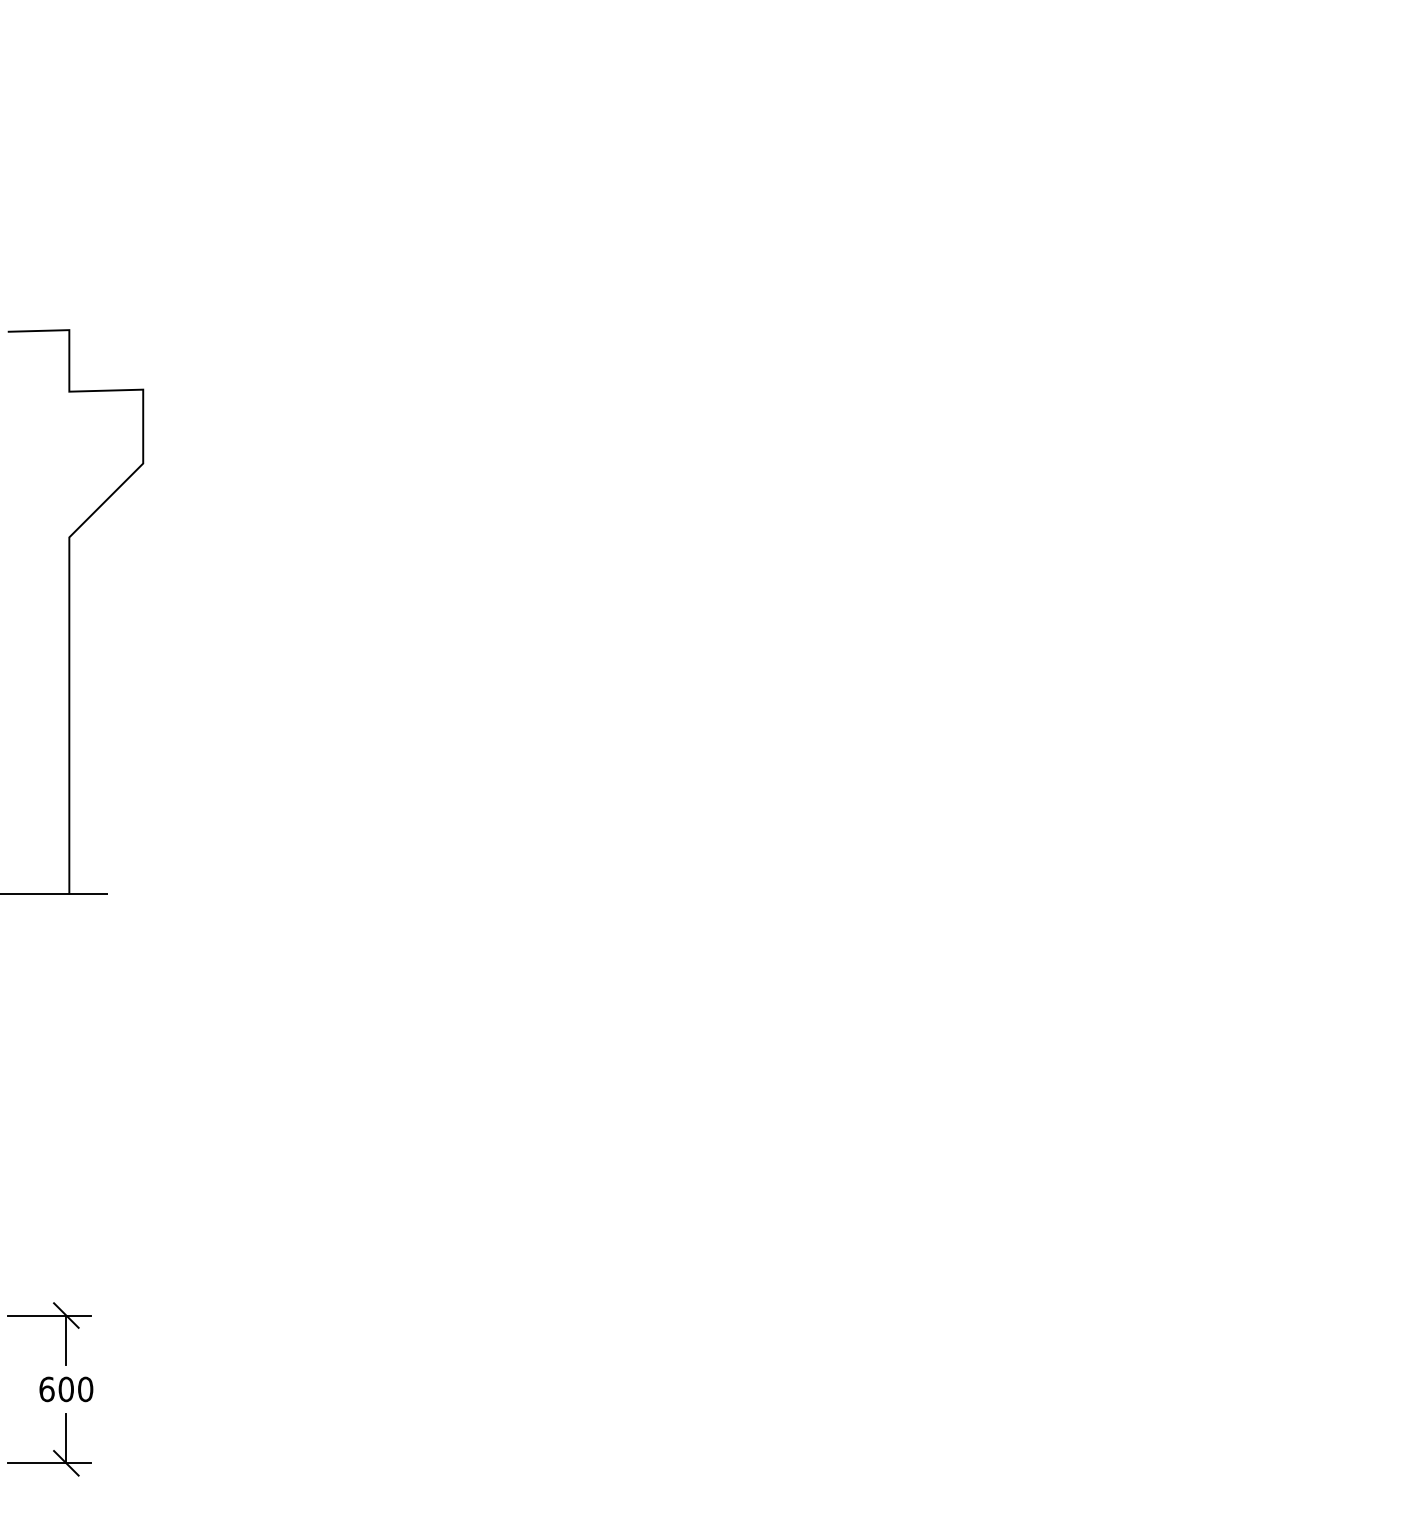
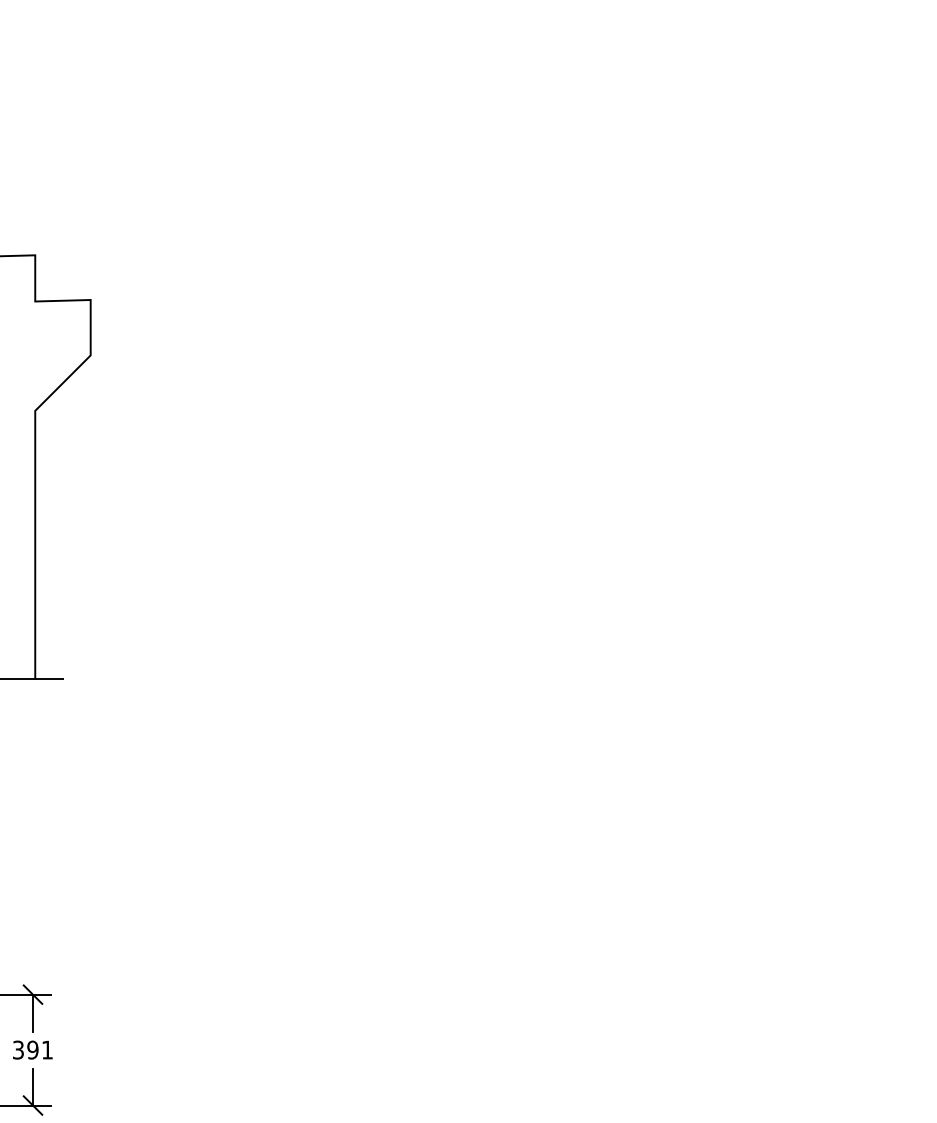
text: (66, 1389) -> (33, 1050), 600 -> 391

